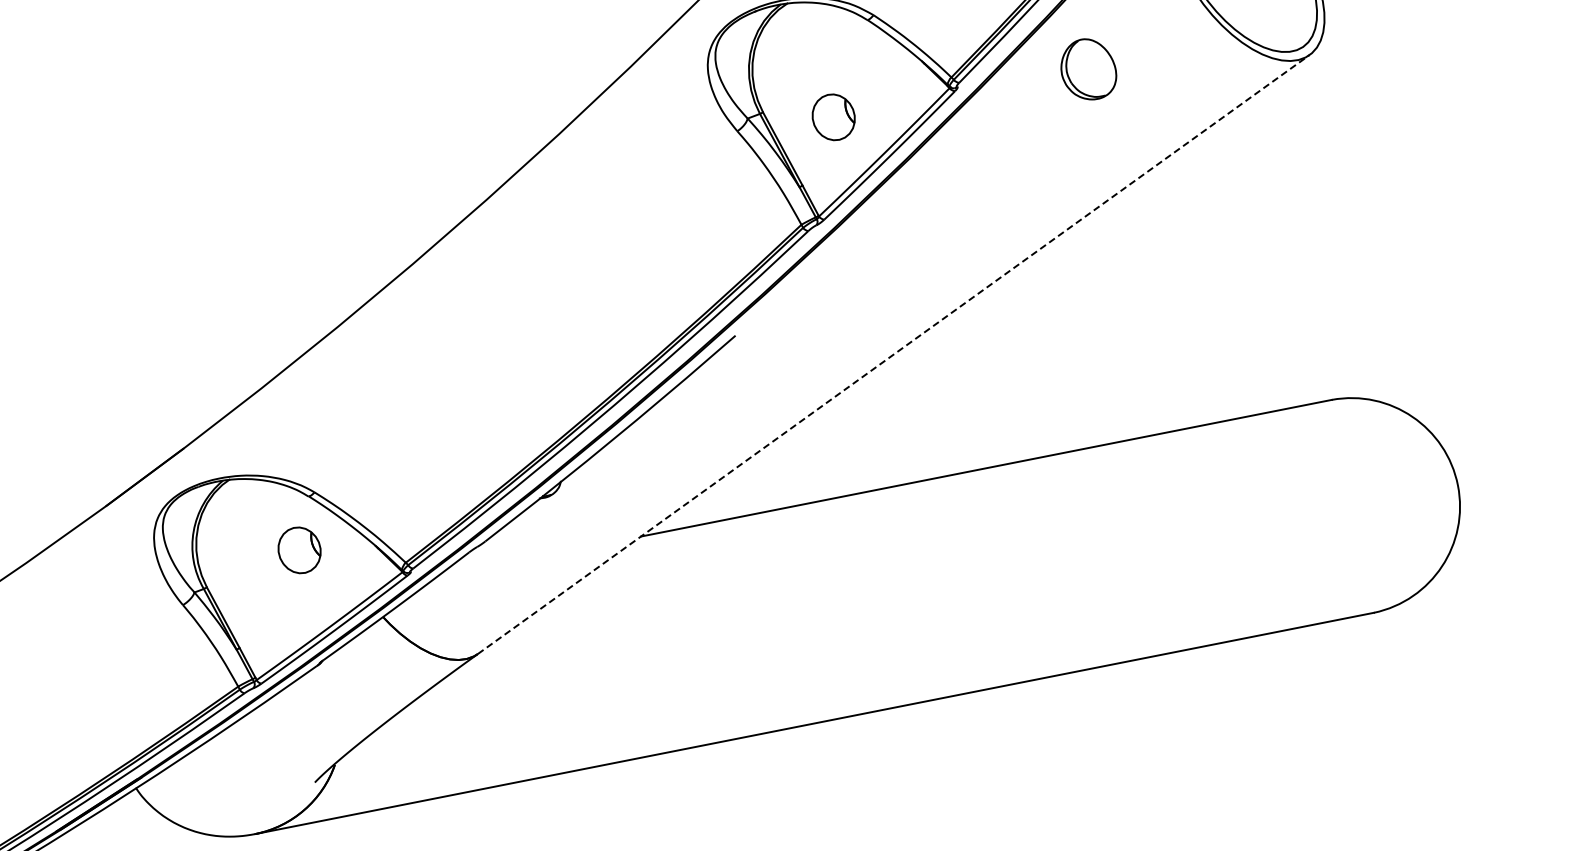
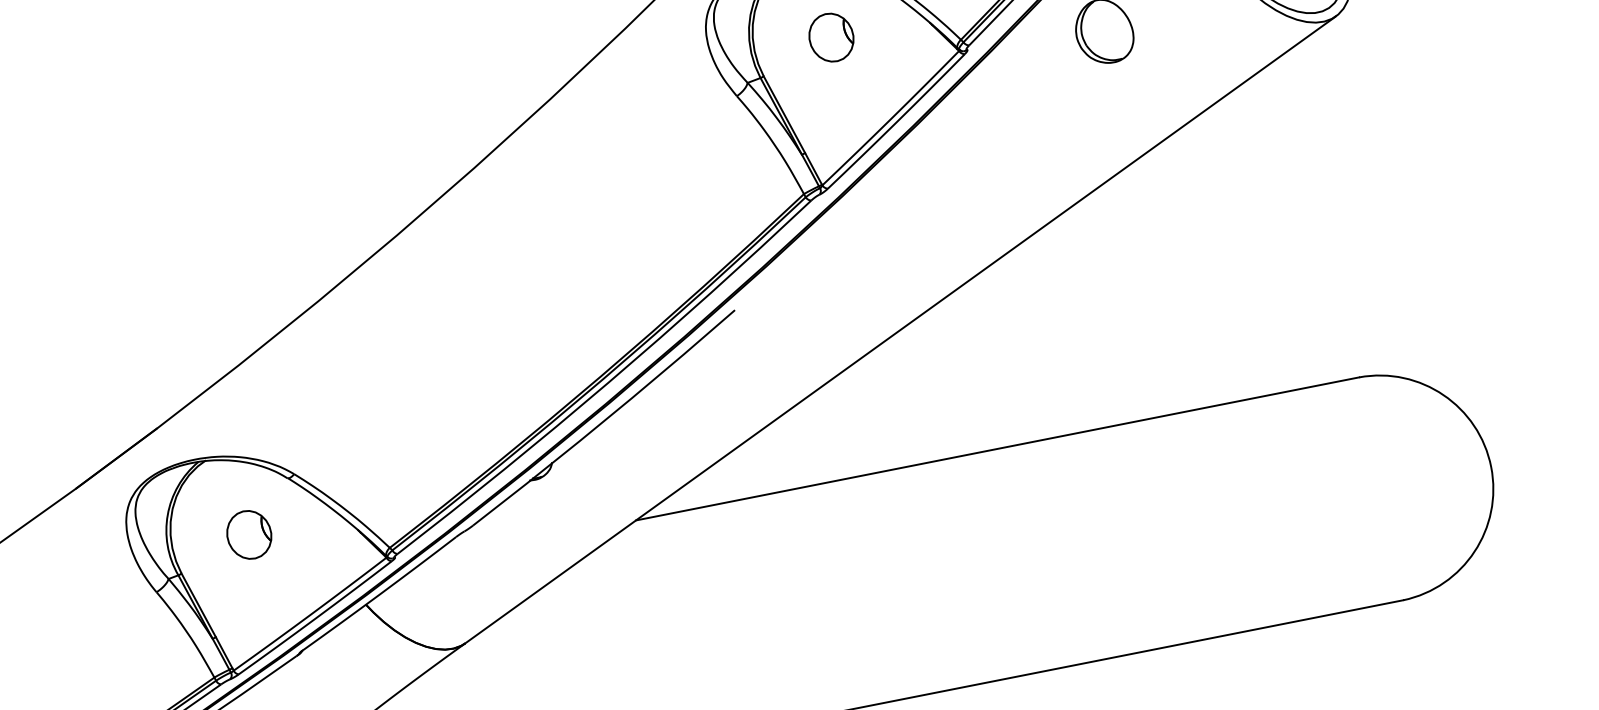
part: (833, 117) -> (831, 37), moved
line: (893, 354) -> (900, 329), dashed -> solid
part: (299, 550) -> (249, 535), moved

